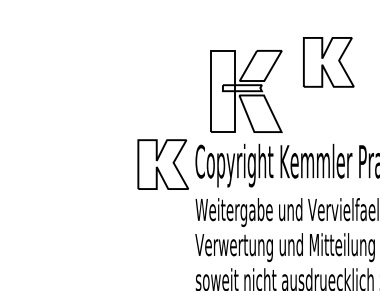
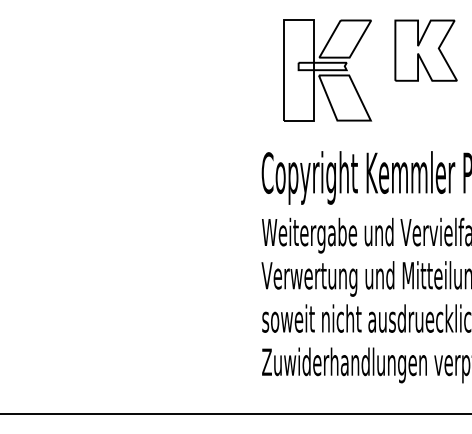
part: (246, 91) -> (327, 70), moved
part: (162, 164) -> (221, 176), removed

